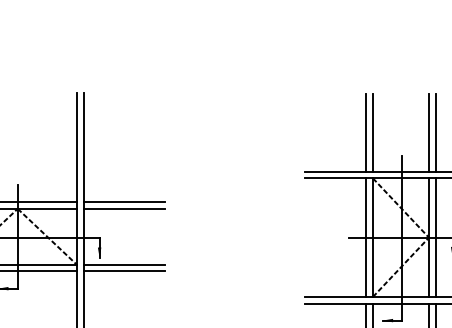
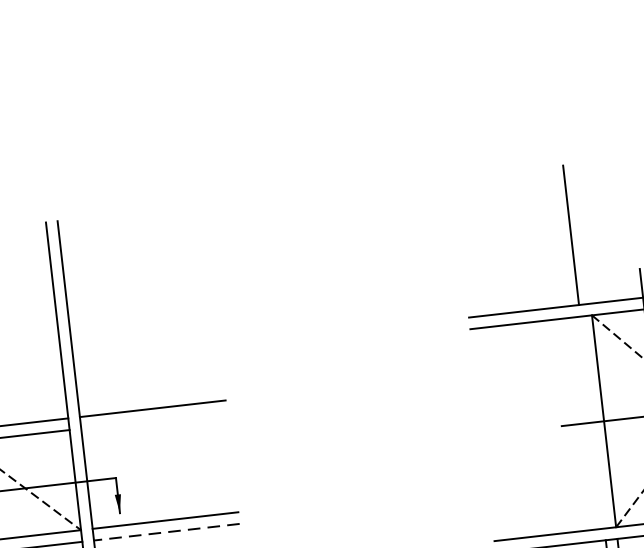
line: (372, 132) -> (581, 233), removed
line: (124, 208) -> (154, 419), removed
line: (366, 237) -> (592, 422), removed
line: (124, 271) -> (167, 532), solid -> dashed

